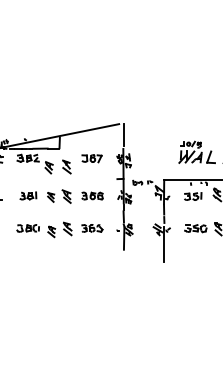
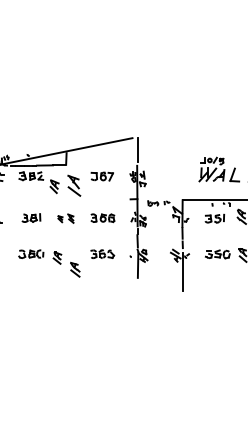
part: (67, 166) -> (74, 185), size x1.4
part: (58, 196) -> (65, 218), size x0.6
part: (67, 228) -> (75, 269), moved

